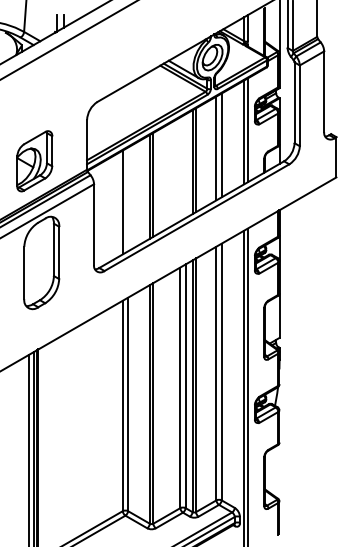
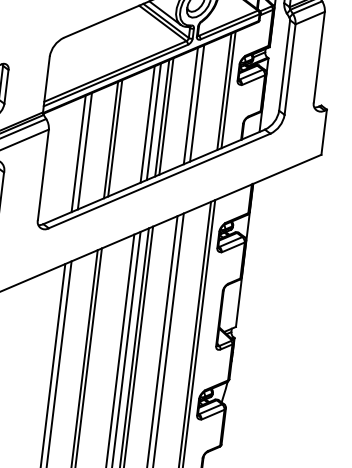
line: (185, 166) -> (153, 122), added
line: (180, 169) -> (147, 124), added
line: (128, 199) -> (85, 151), added

